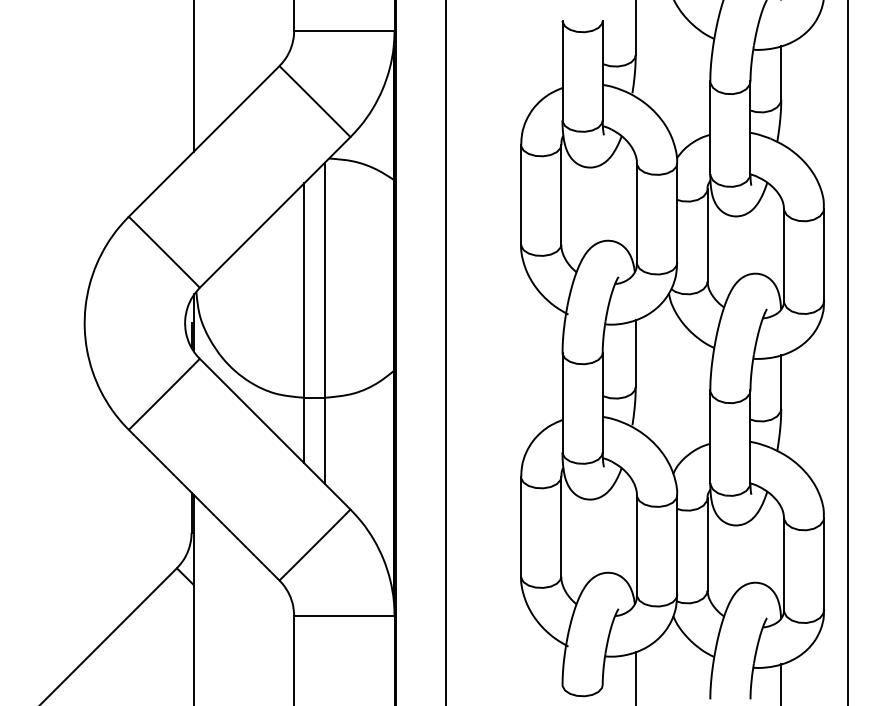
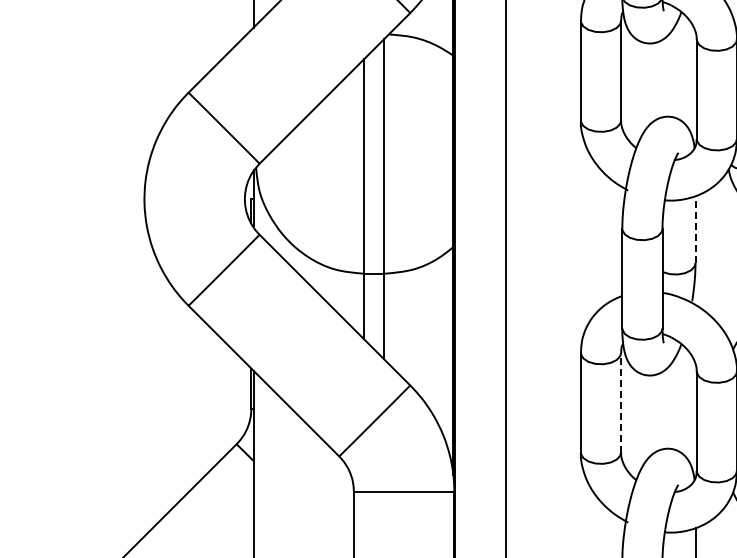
line: (635, 353) -> (695, 229), solid -> dashed
line: (561, 526) -> (621, 402), solid -> dashed

